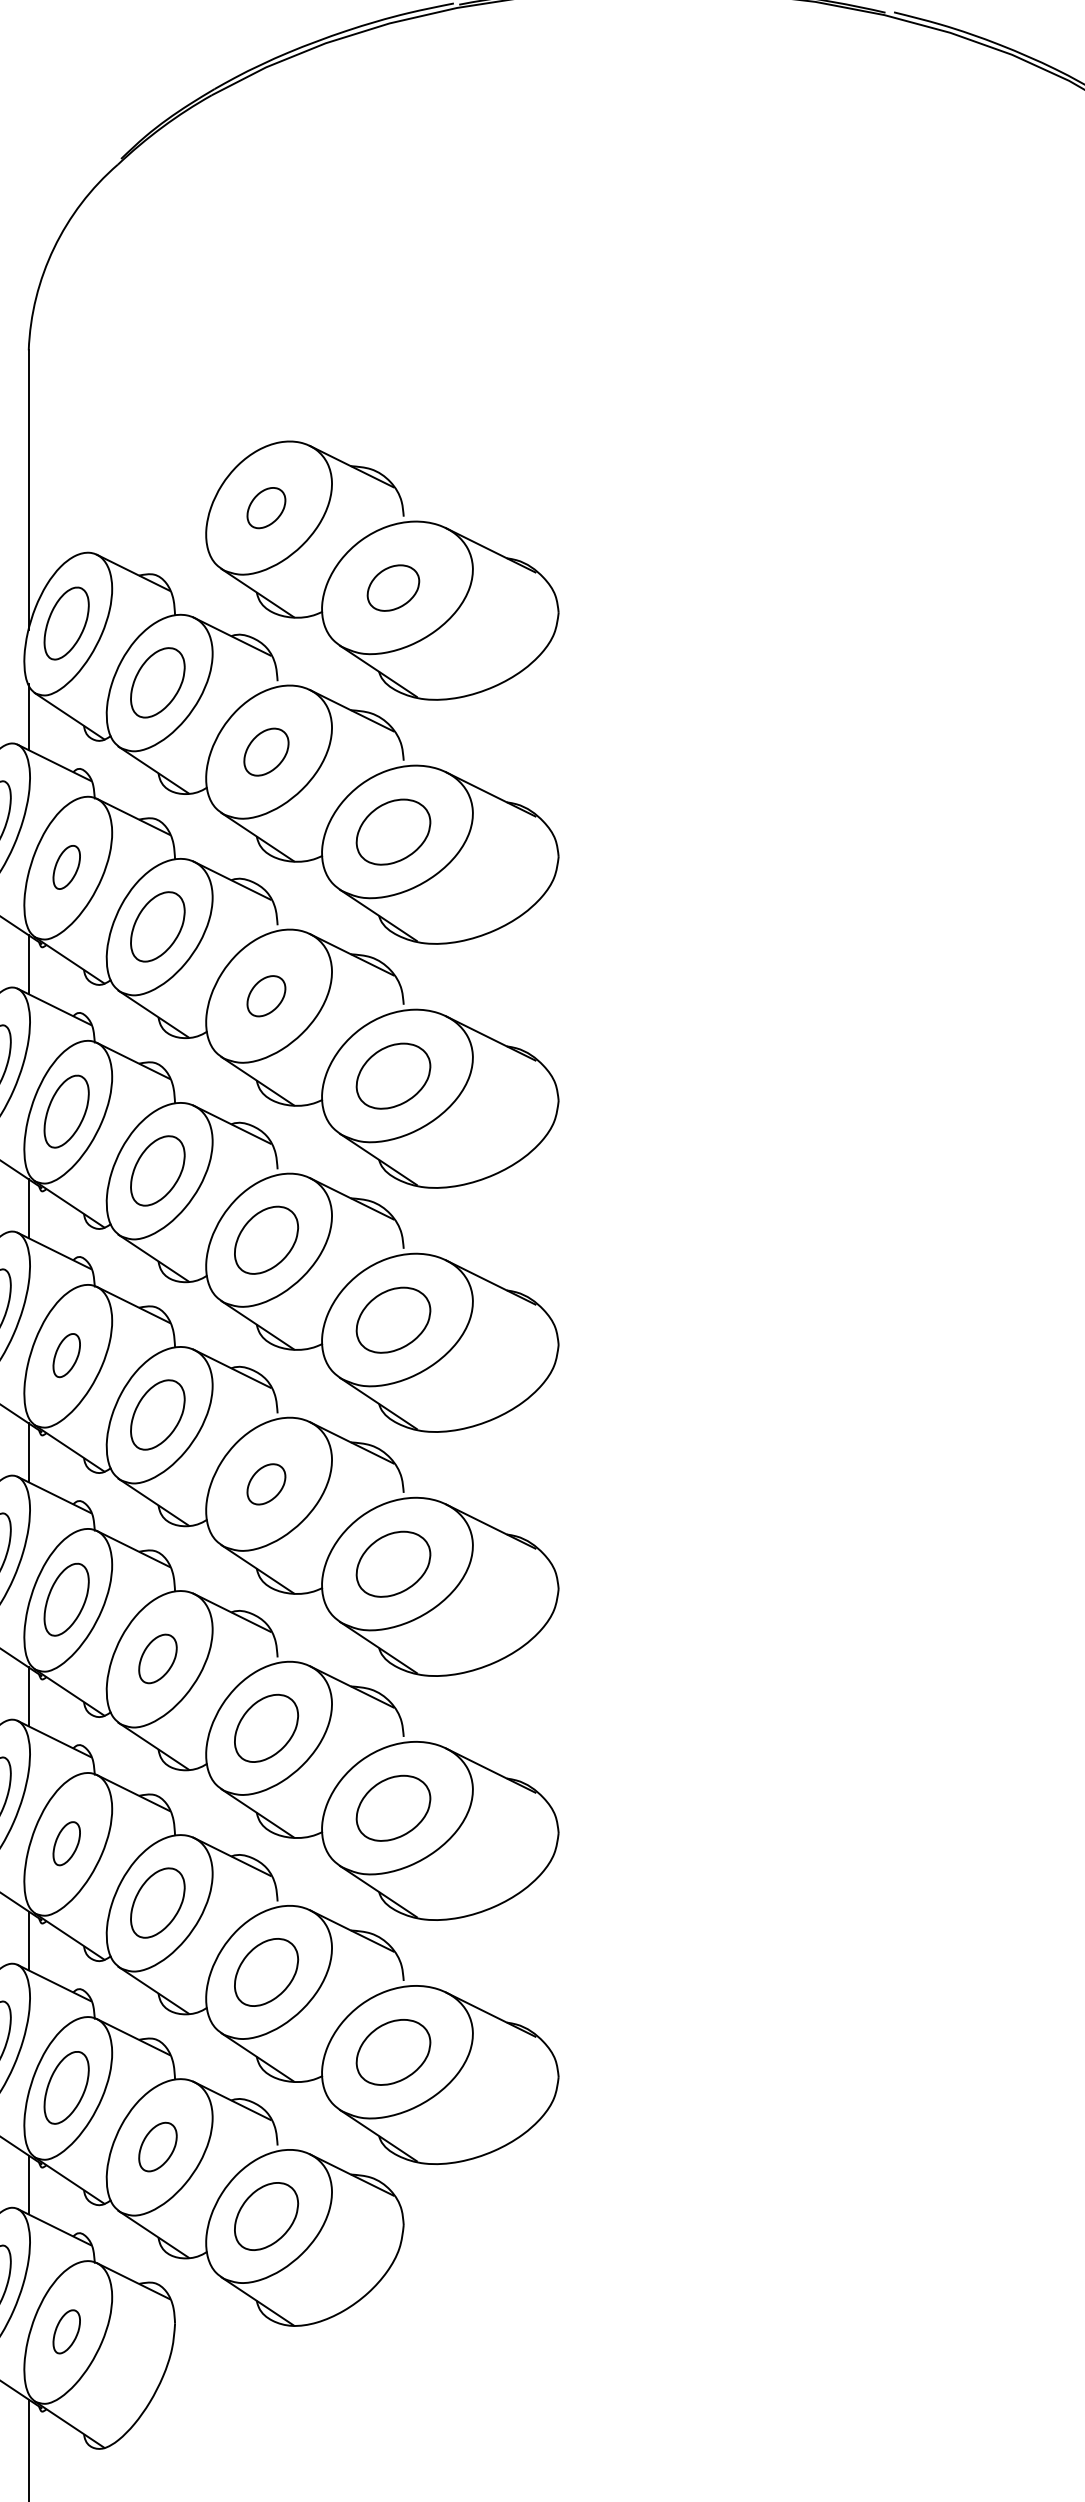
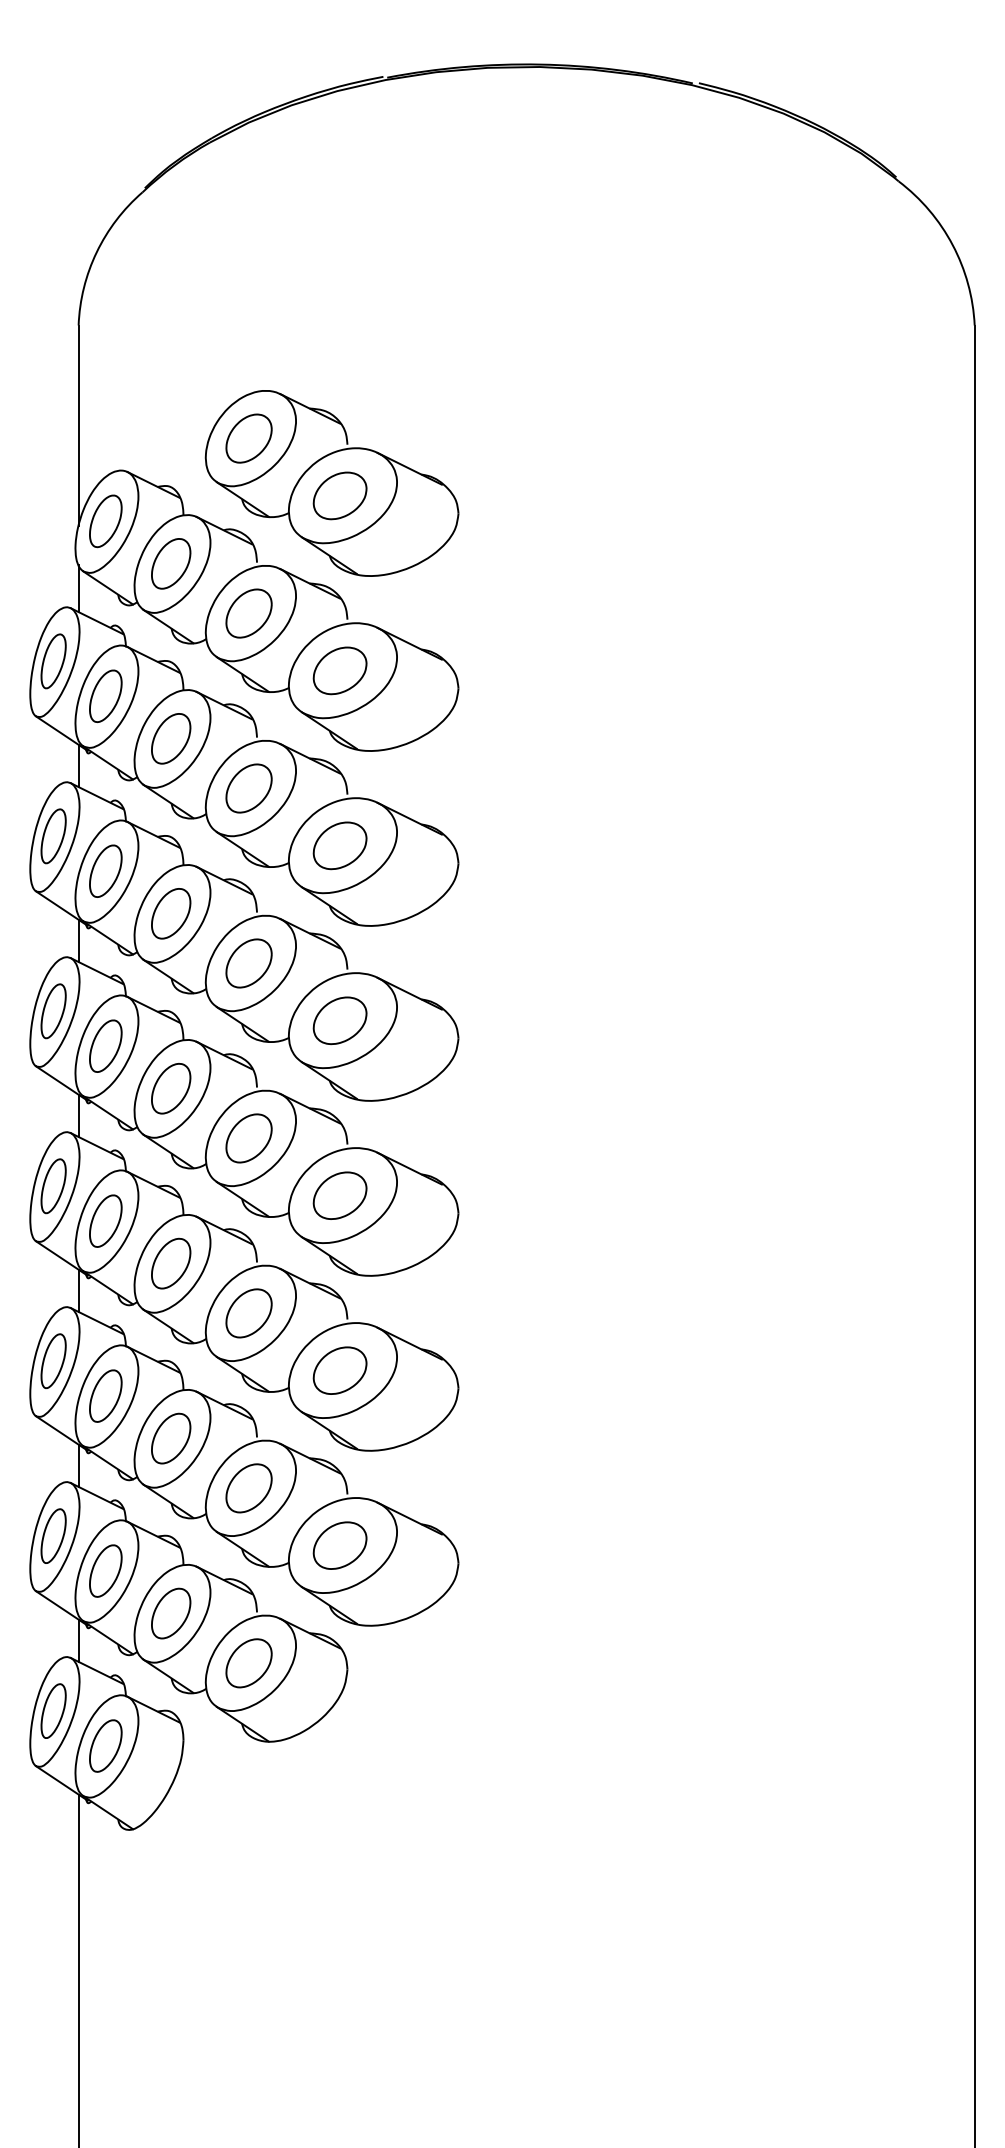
part: (265, 507) -> (248, 438), size x1.67
part: (392, 587) -> (339, 495), size x1.43
part: (265, 752) -> (248, 613), size x1.43
part: (66, 866) -> (105, 695), size x1.67
part: (265, 996) -> (248, 788), size x1.67
part: (66, 1354) -> (105, 1045), size x1.67
part: (265, 1484) -> (248, 1138), size x1.67
part: (158, 1658) -> (171, 1263), size x1.43
part: (66, 1842) -> (105, 1395), size x1.67
part: (158, 2147) -> (171, 1613), size x1.43
part: (66, 2331) -> (105, 1745), size x1.67

